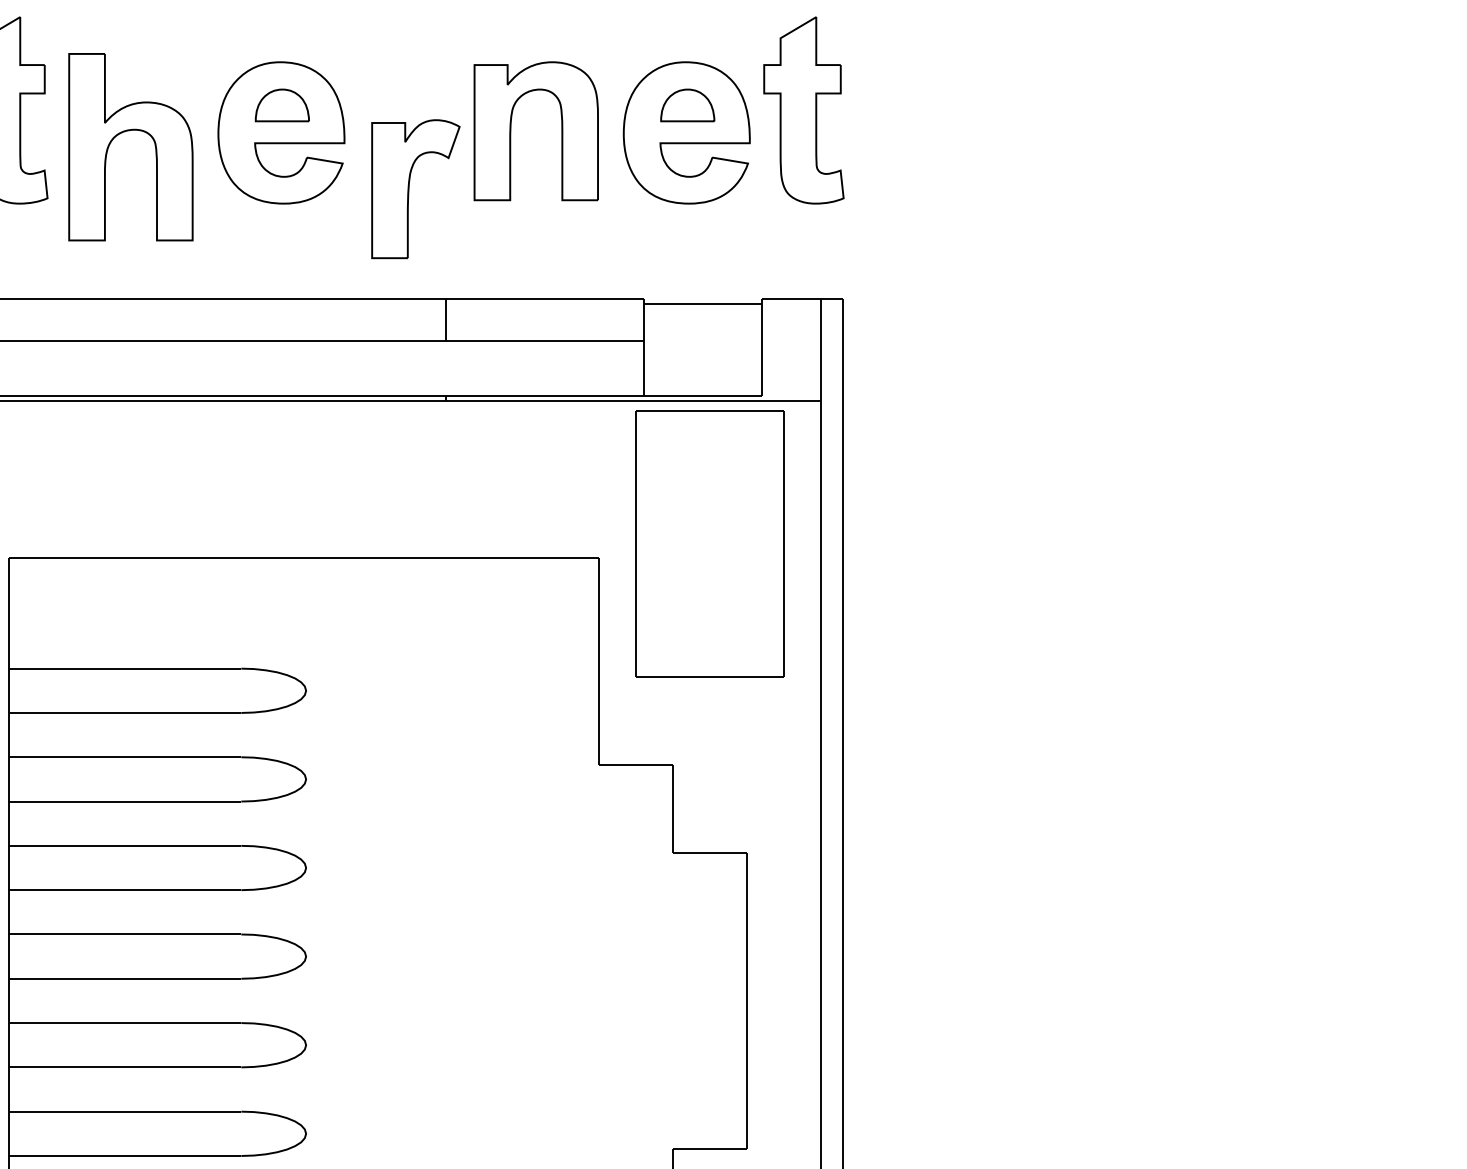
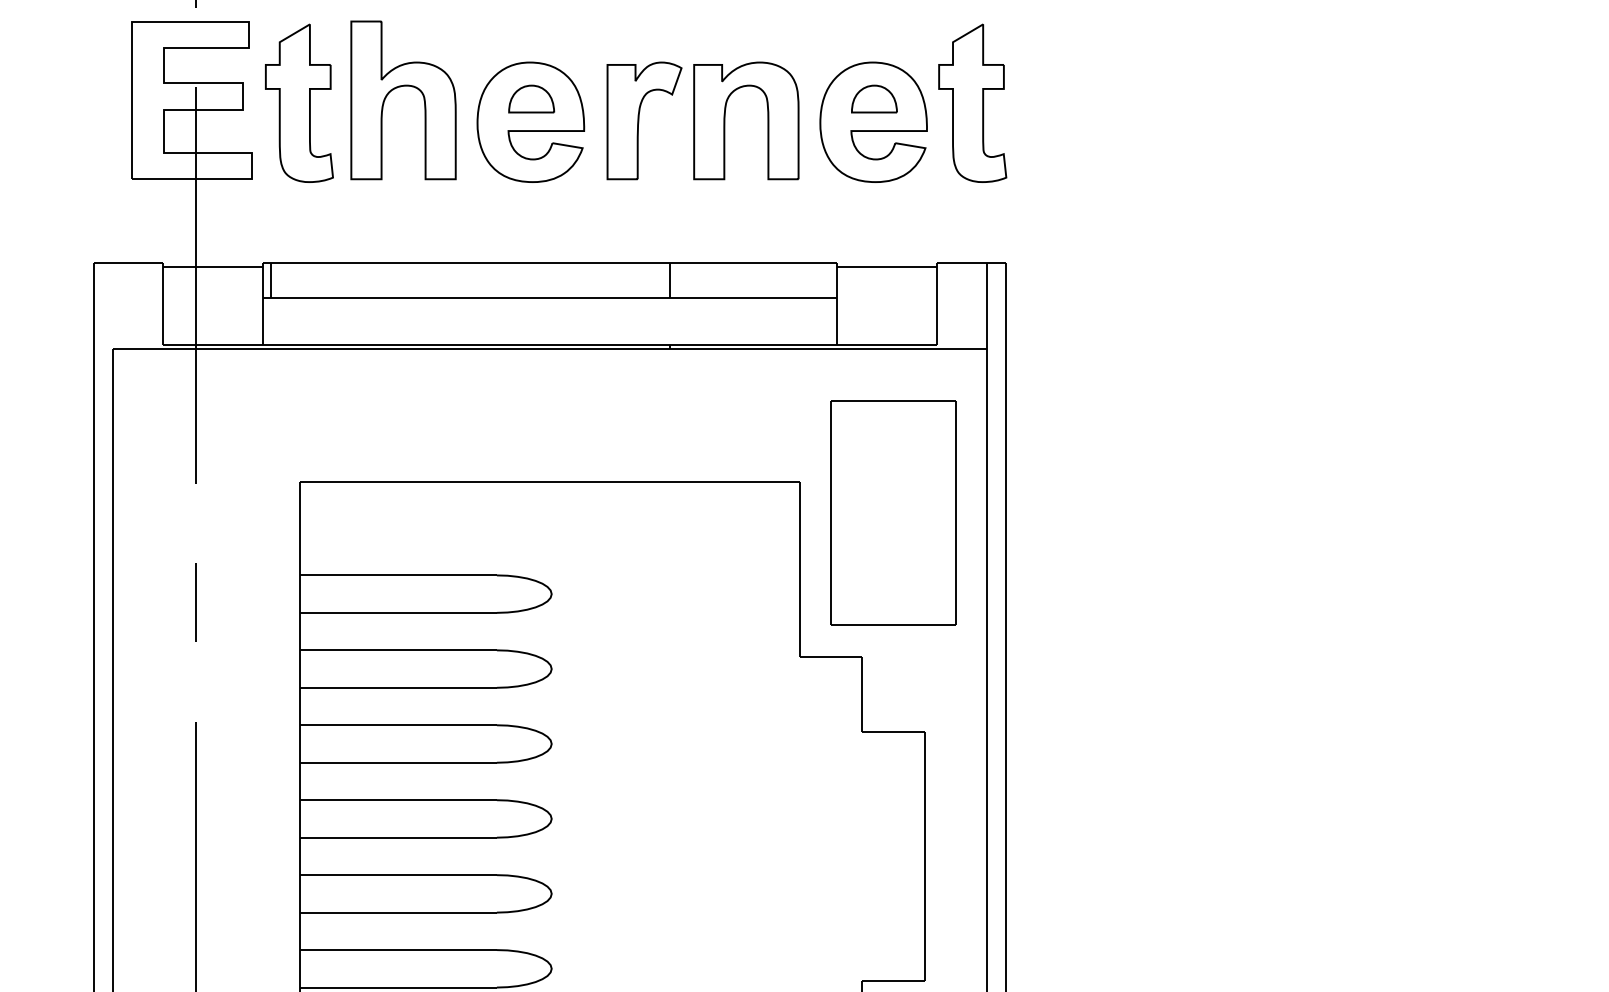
part: (127, 131) -> (400, 87), moved
part: (415, 188) -> (644, 120), moved
part: (710, 543) -> (893, 512), moved

